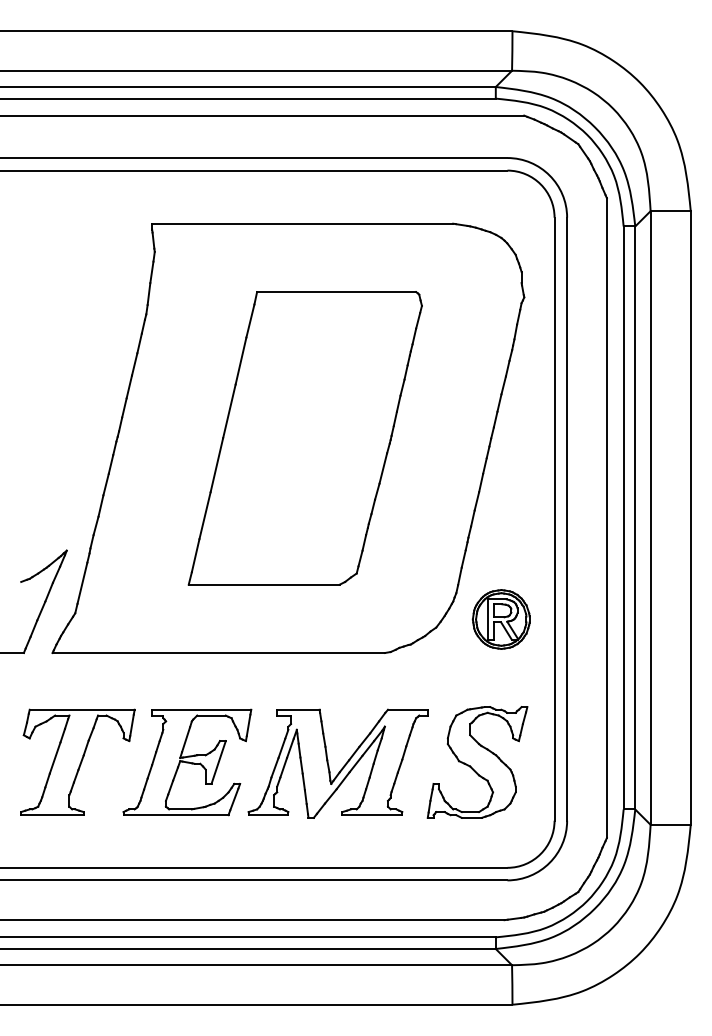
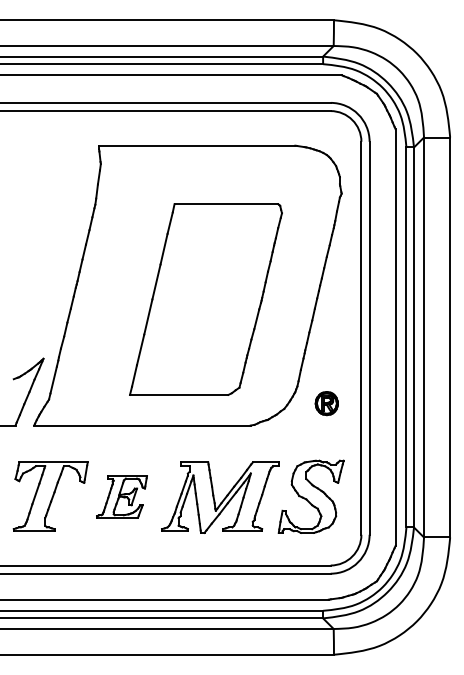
part: (304, 438) -> (205, 299), moved
part: (500, 619) -> (326, 403), size x0.6
part: (186, 761) -> (121, 496), size x0.6

